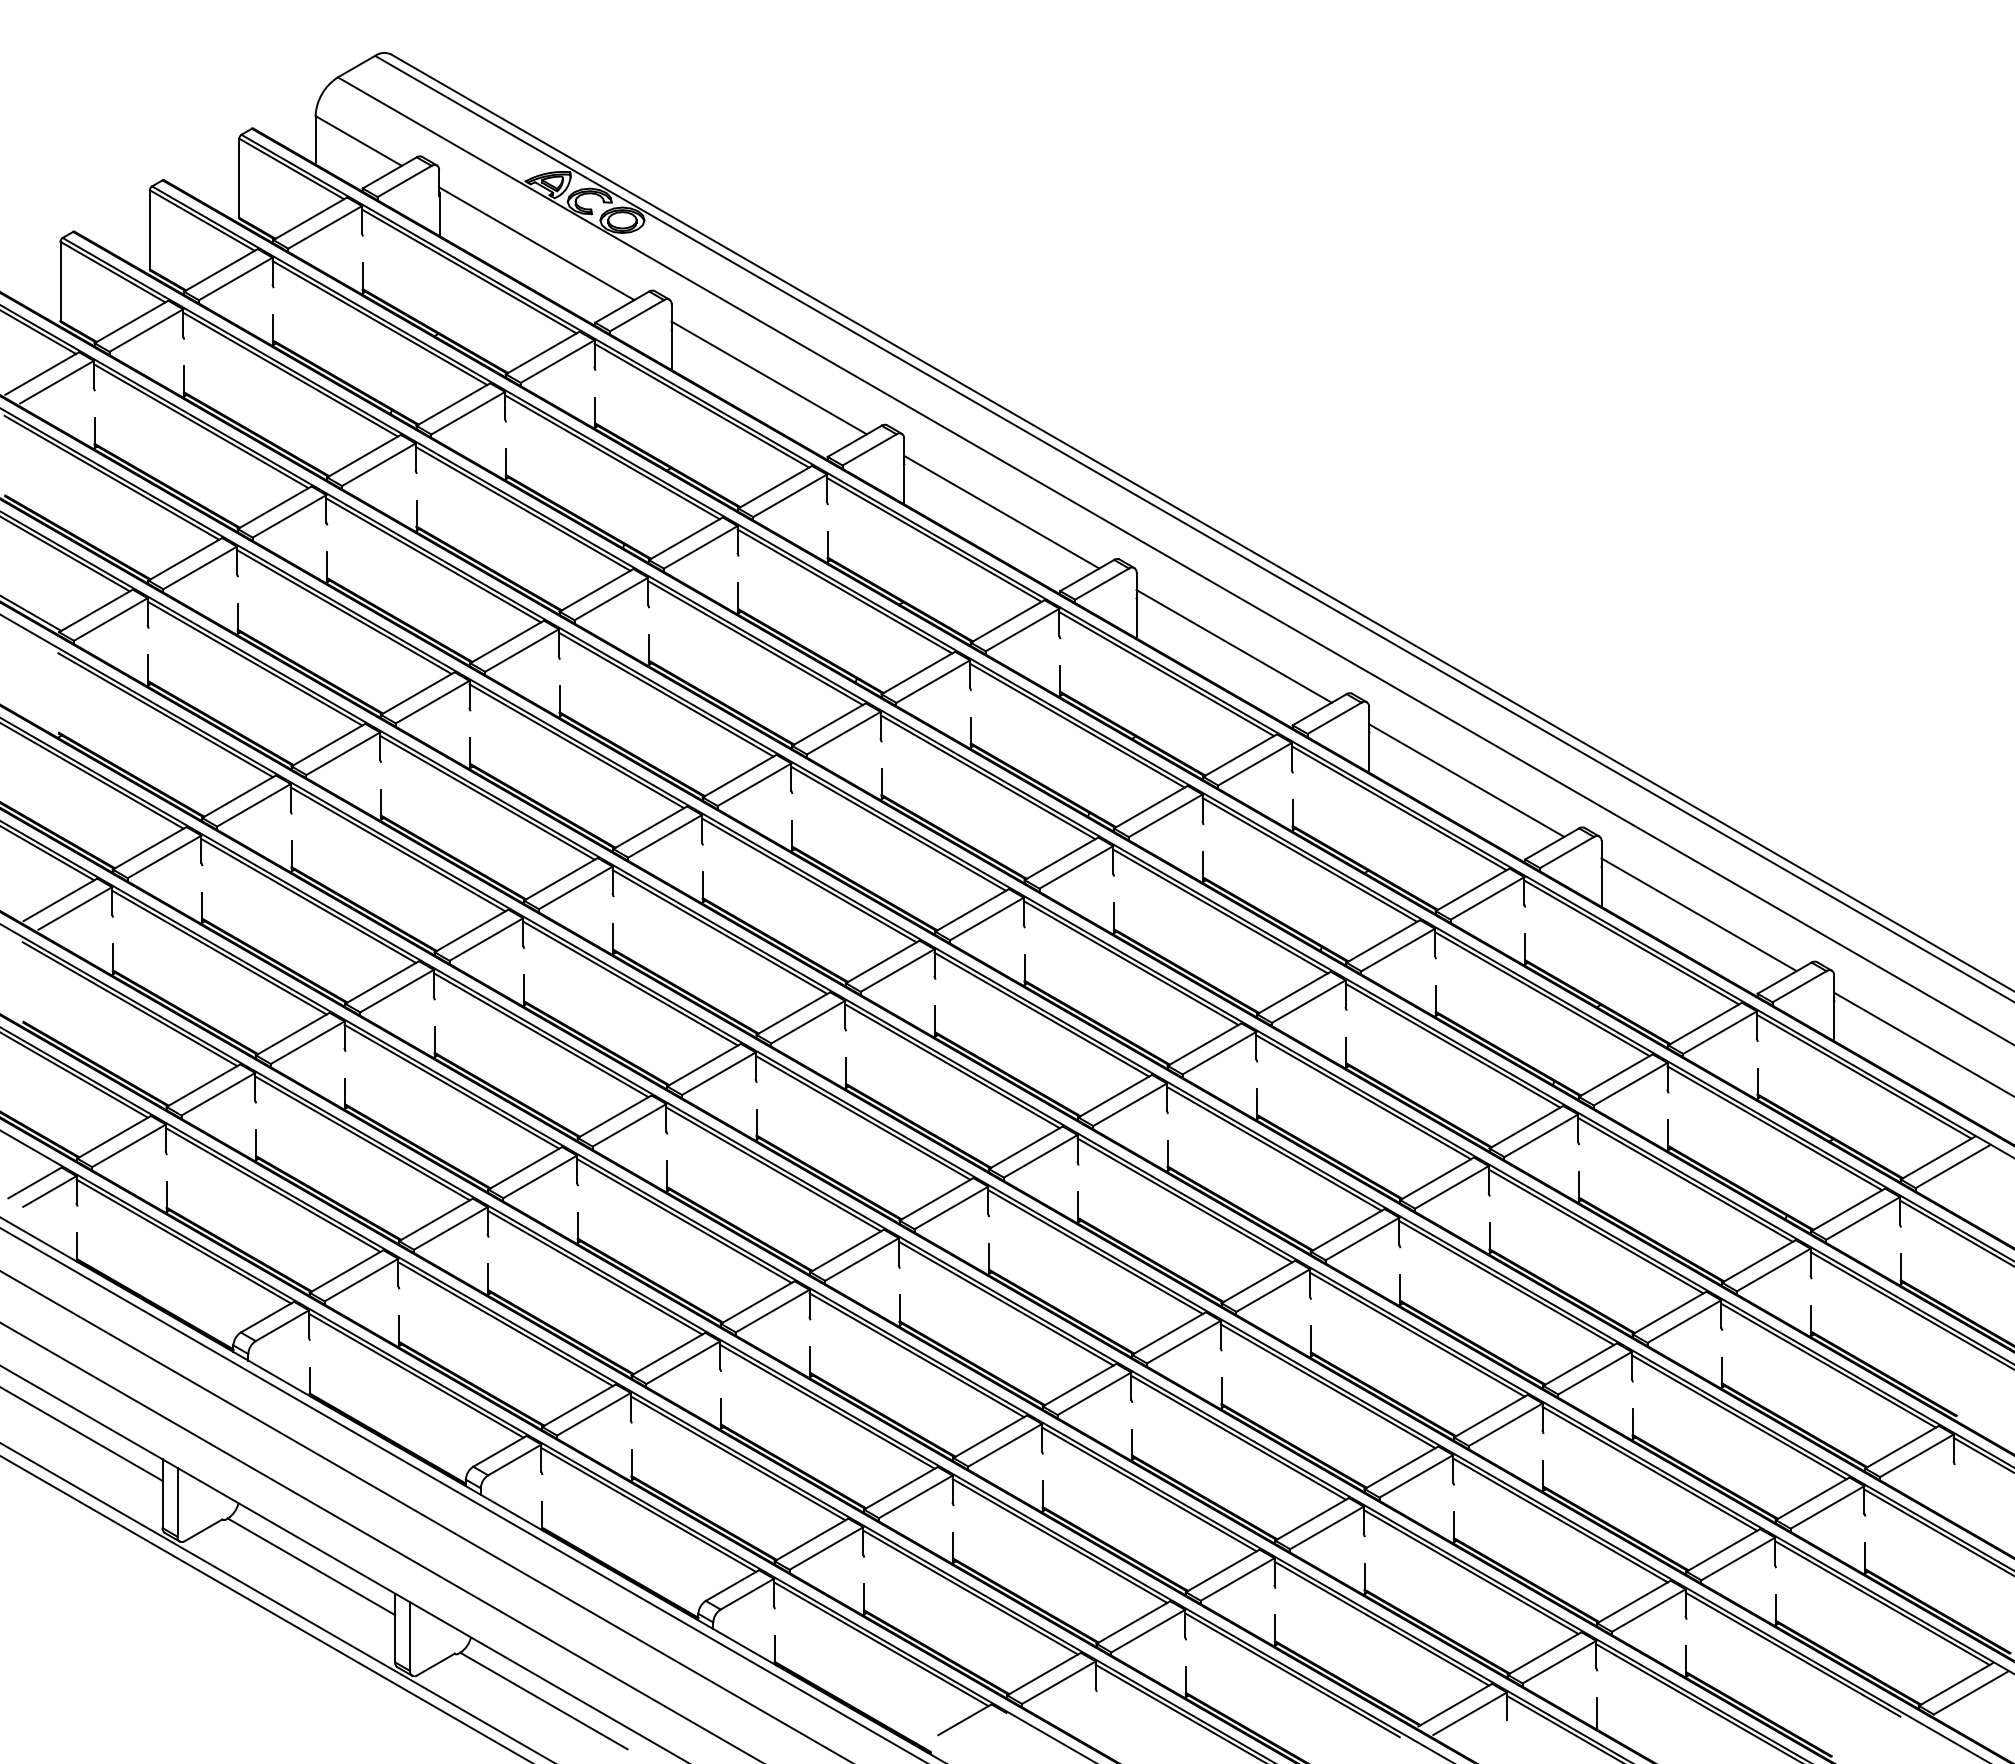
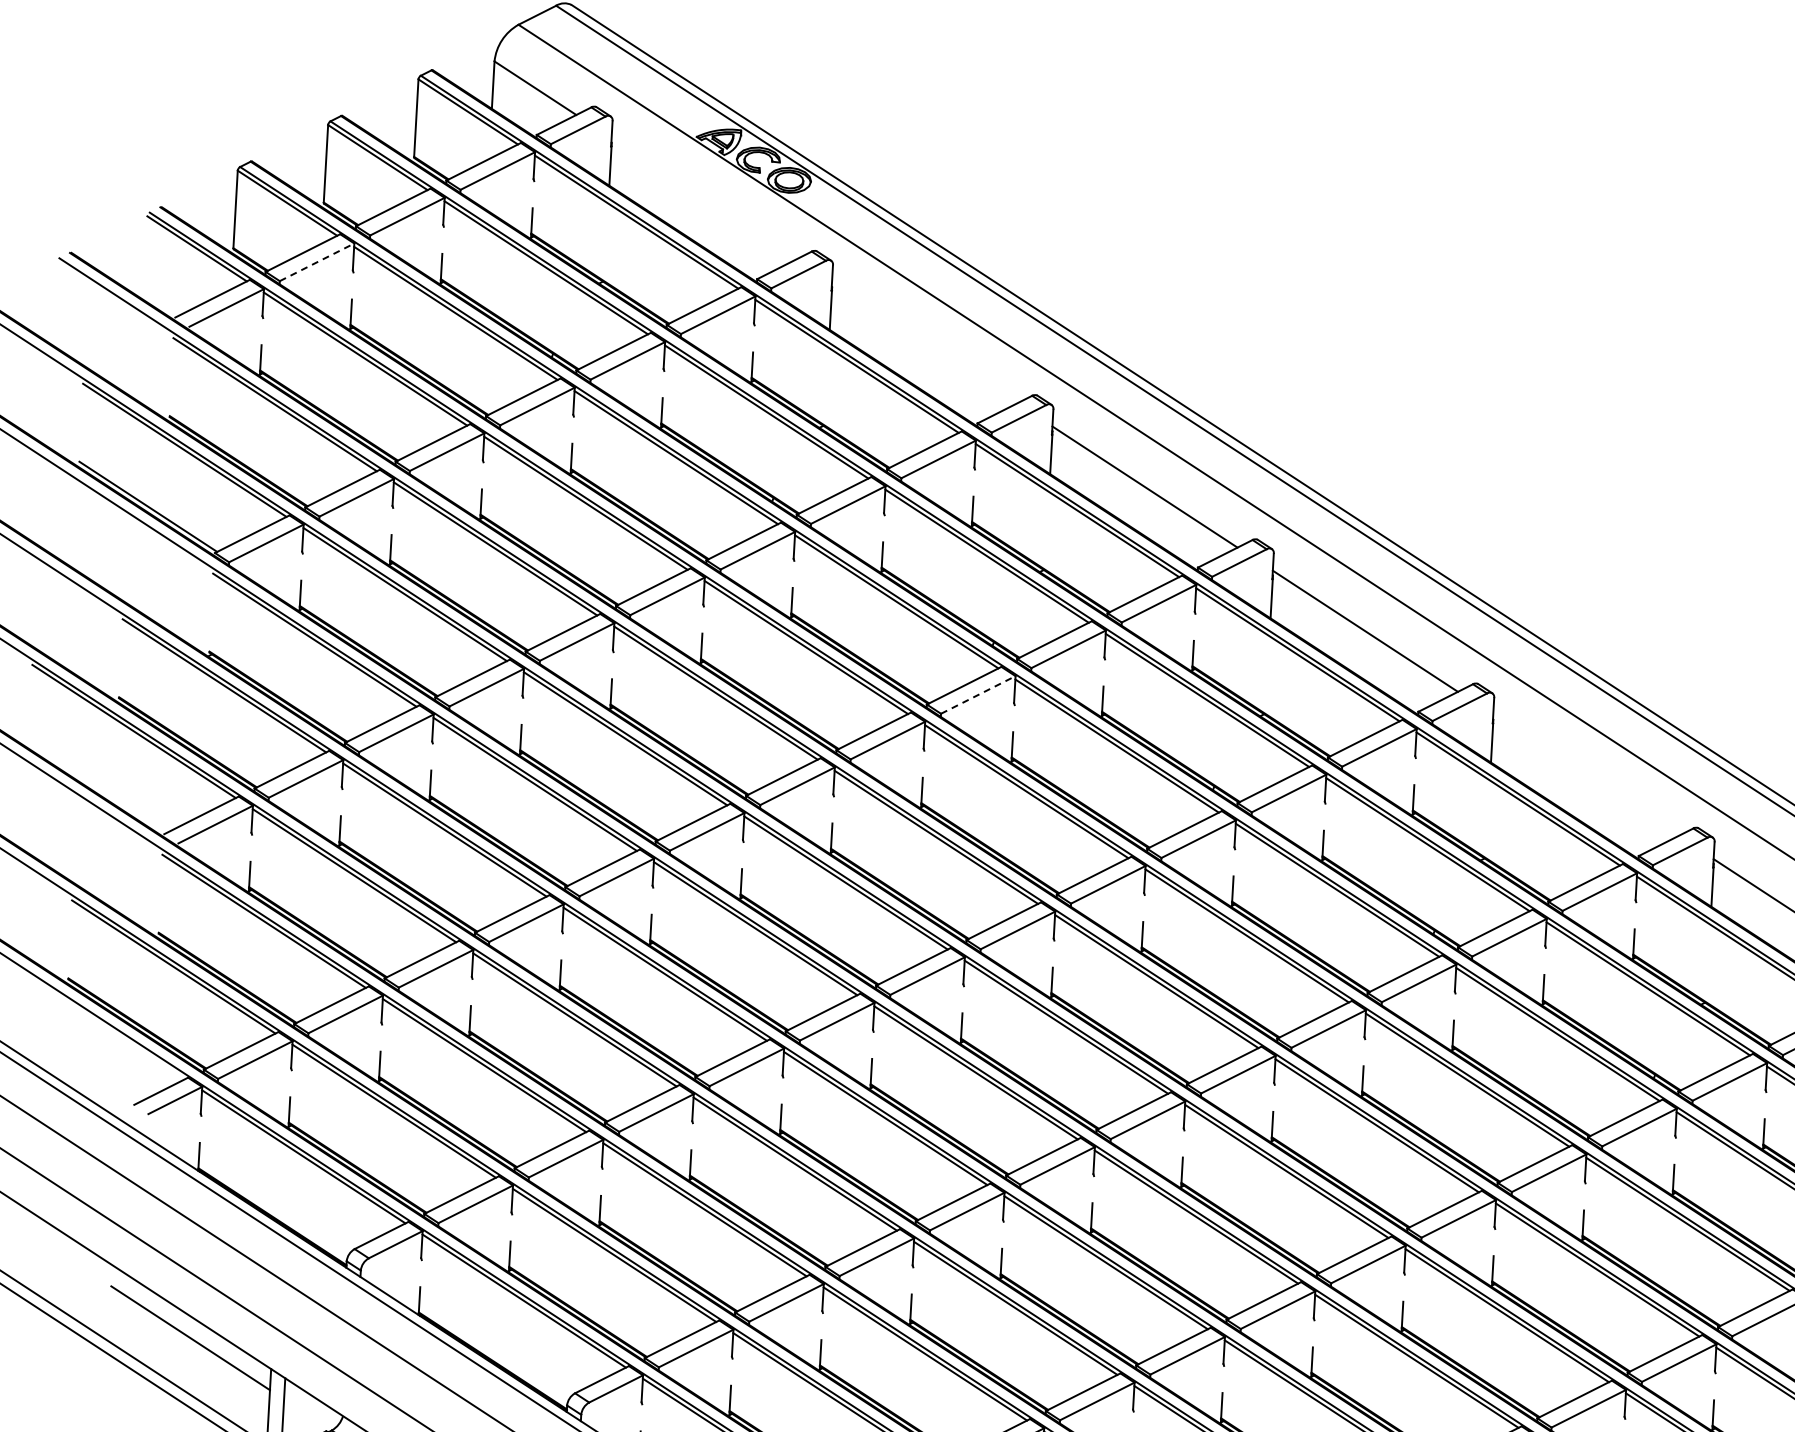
line: (536, 243) -> (703, 198), removed
line: (146, 330) -> (317, 262), solid -> dashed
line: (768, 377) -> (923, 342), removed
line: (843, 733) -> (977, 695), solid -> dashed
line: (1466, 780) -> (1585, 775), removed

